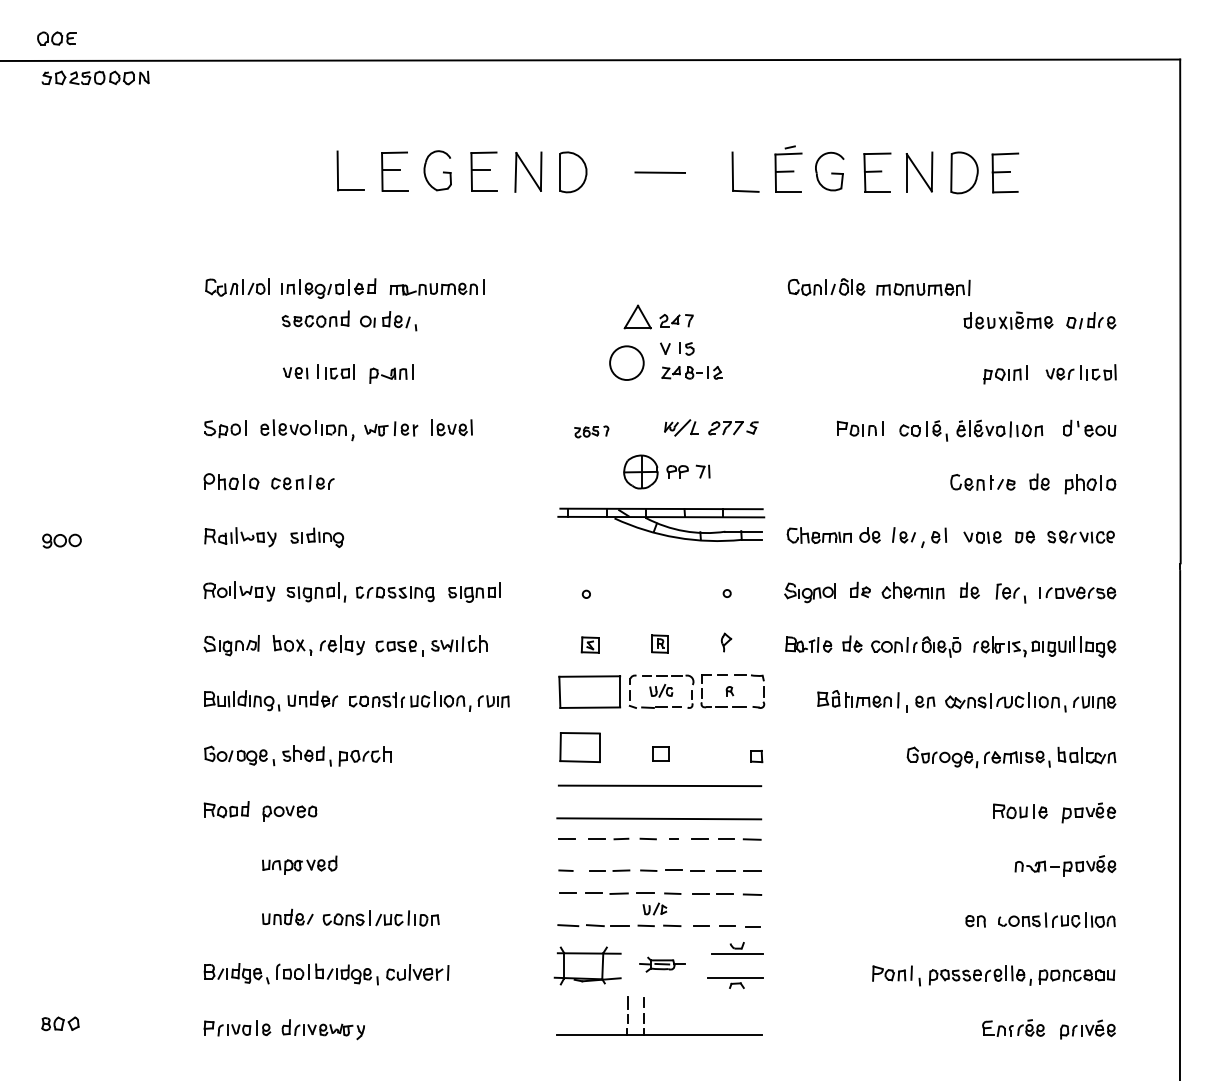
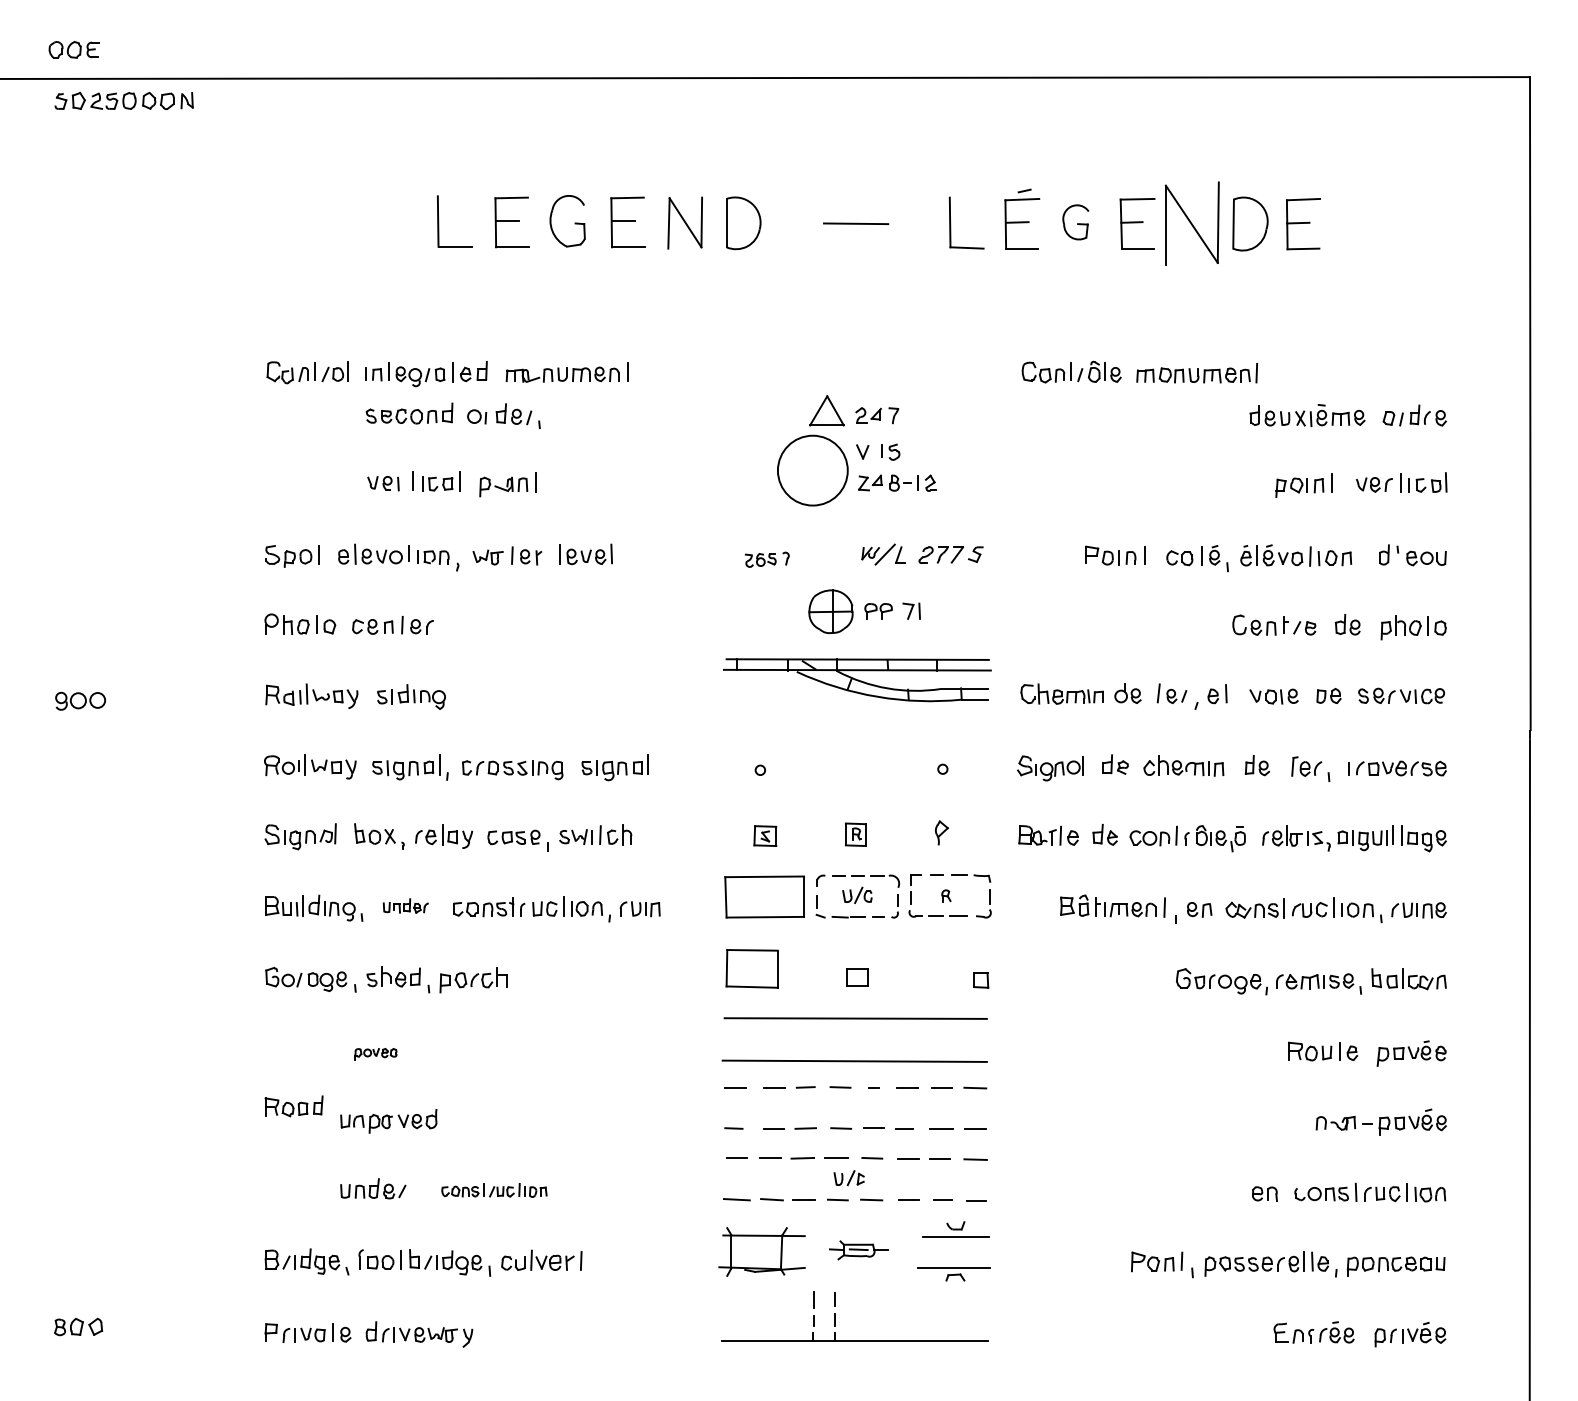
part: (829, 171) -> (1075, 222), size x0.7
part: (919, 171) -> (1191, 222), size x1.6
circle: (626, 363) -> (812, 470), size x1.6
part: (312, 698) -> (405, 905), size x0.7
part: (226, 809) -> (293, 1106), moved
part: (289, 813) -> (375, 1054), size x0.6
part: (381, 918) -> (494, 1190), size x0.7

